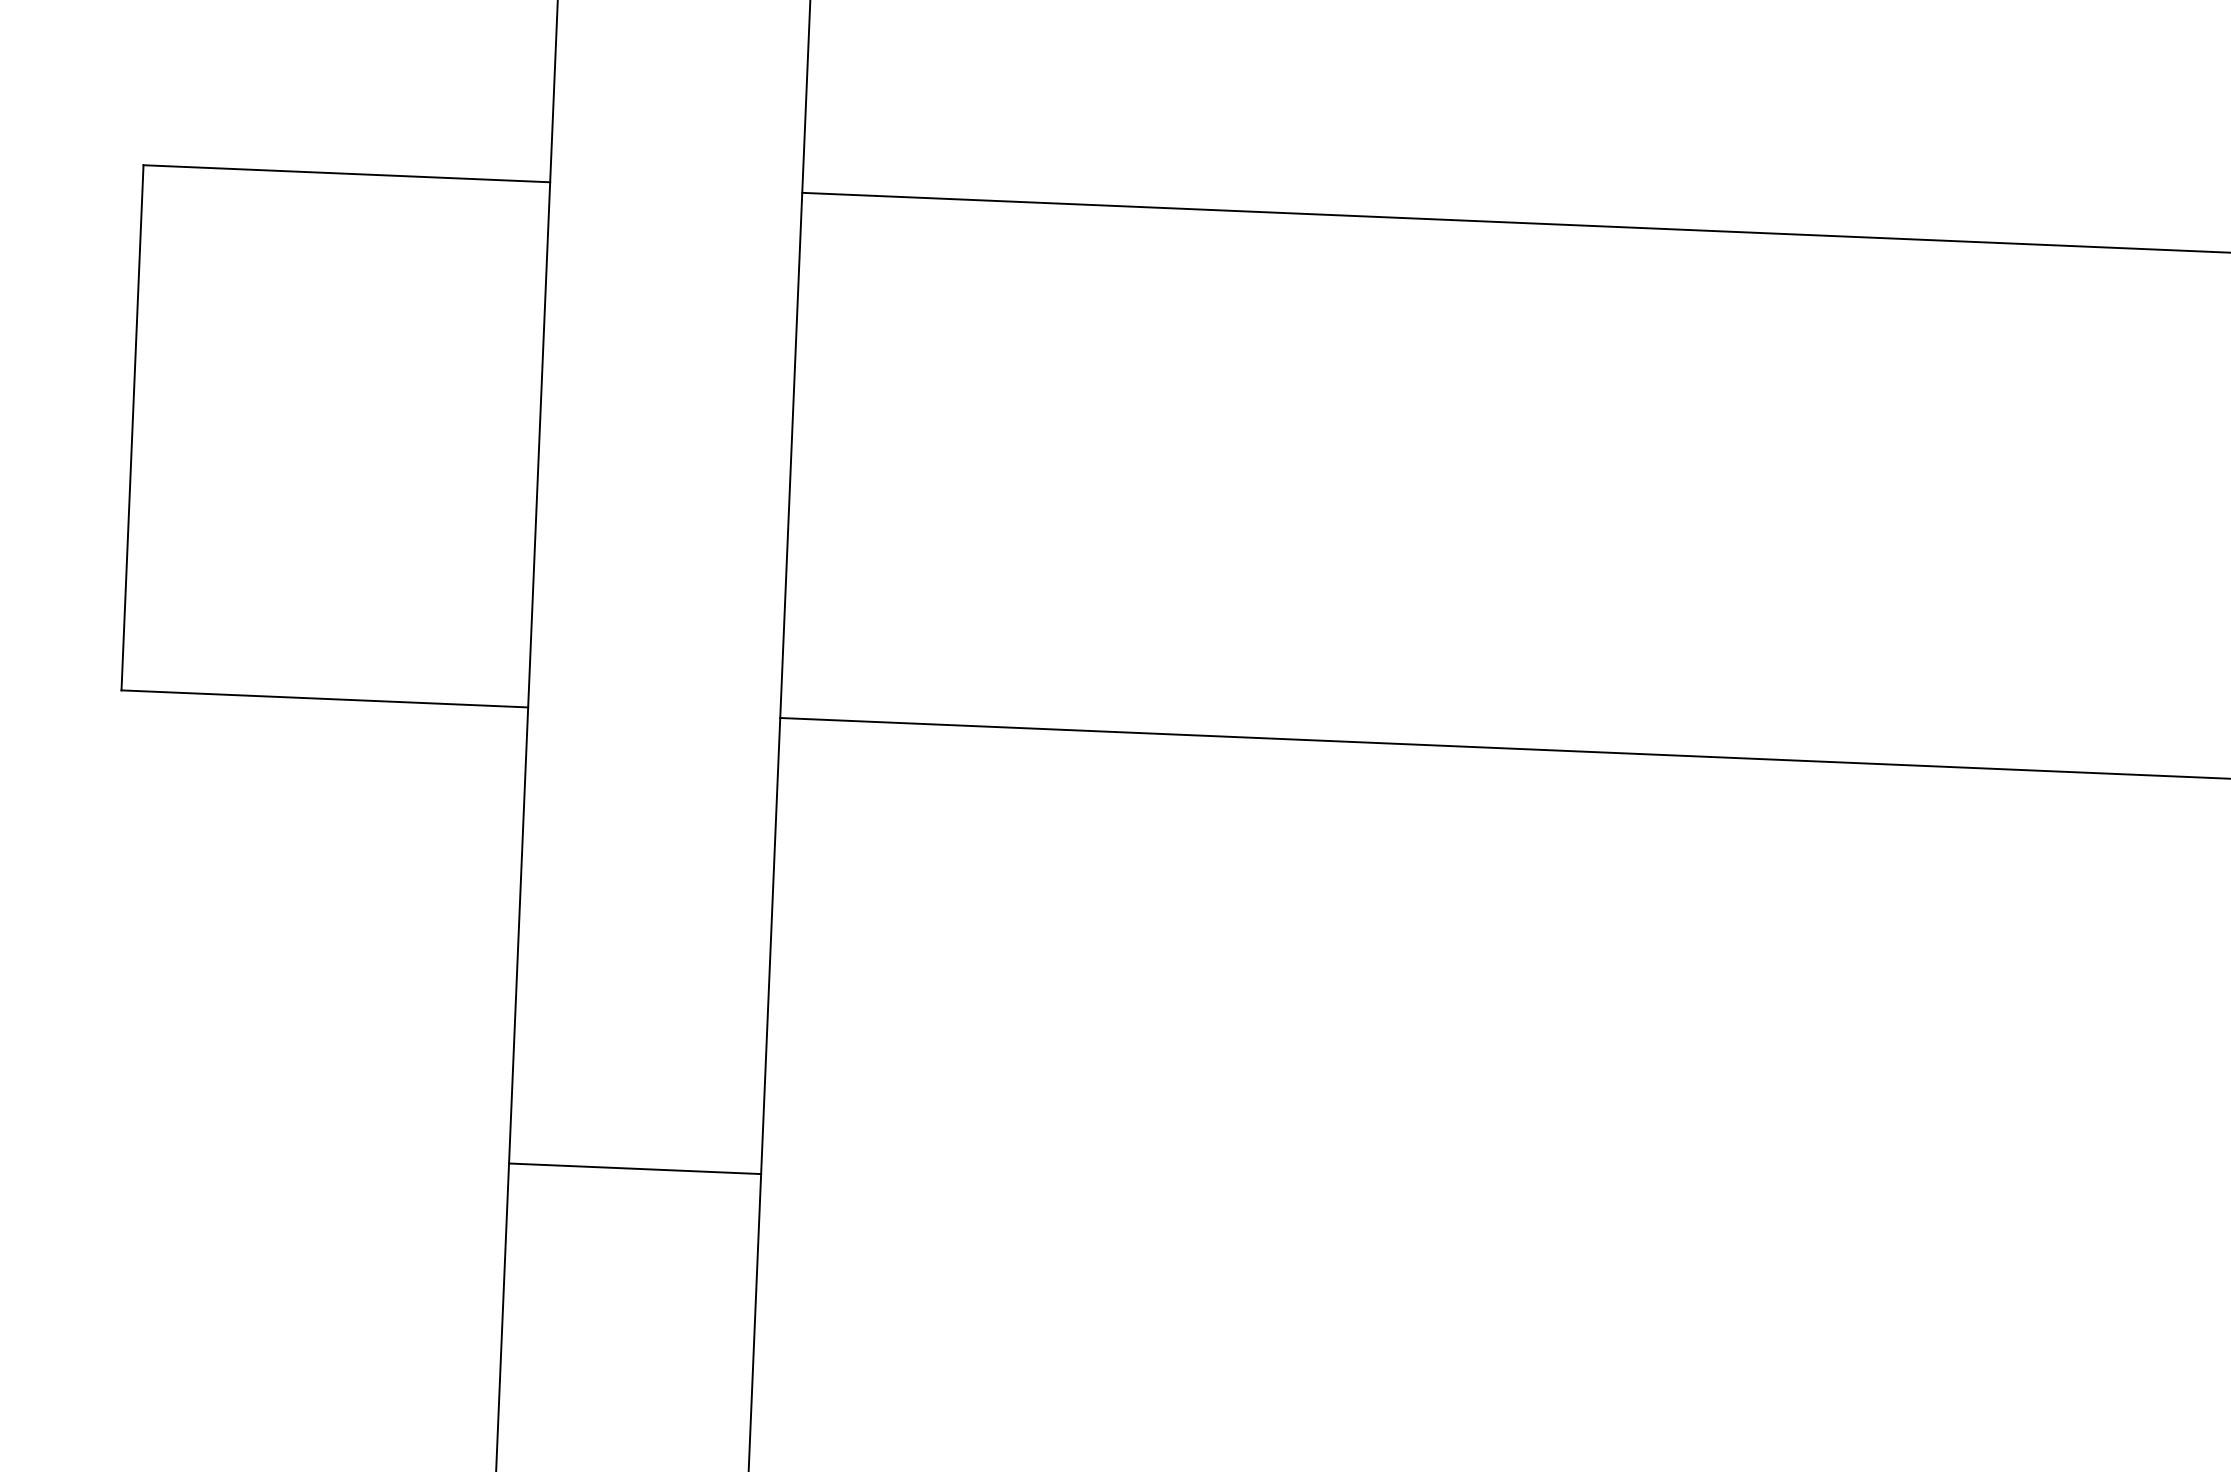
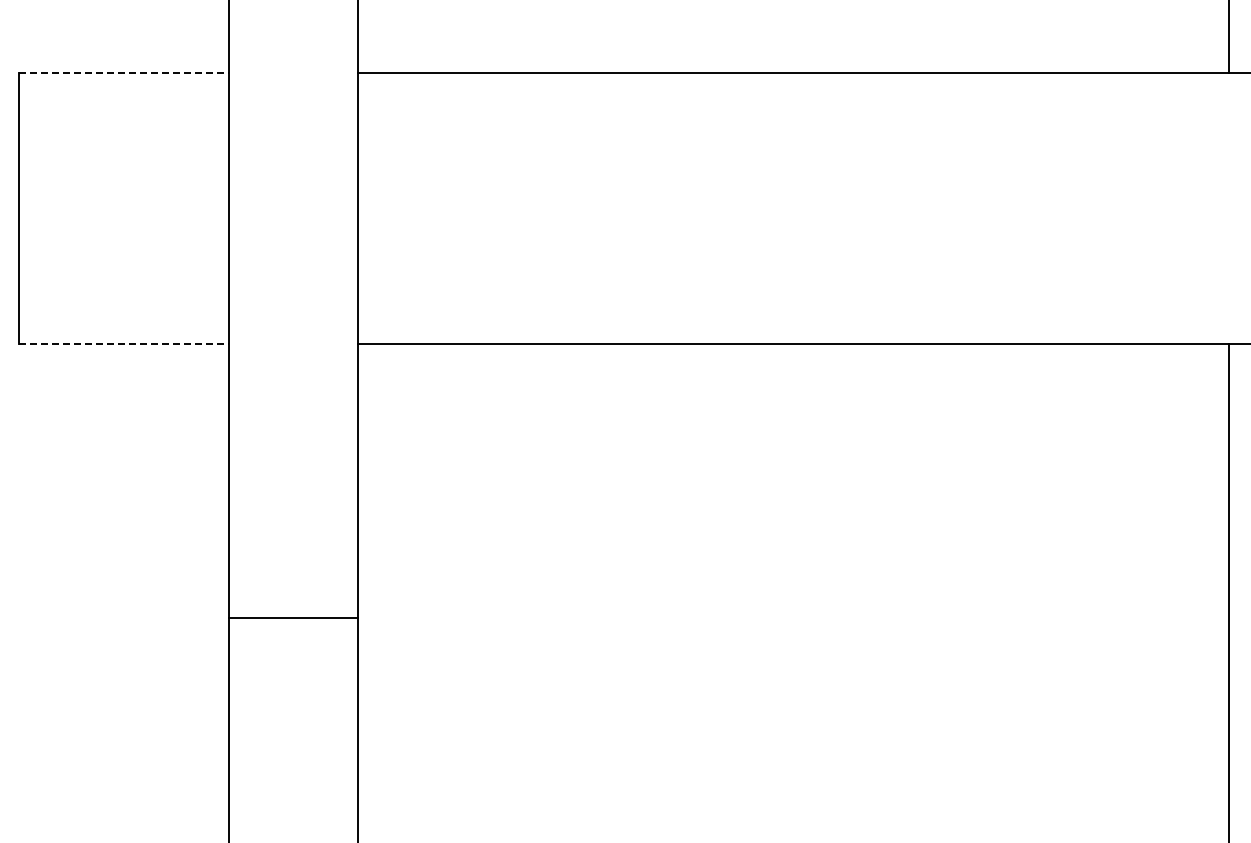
line: (346, 174) -> (123, 73), solid -> dashed
line: (324, 698) -> (123, 343), solid -> dashed
line: (635, 1168) -> (293, 617), moved

